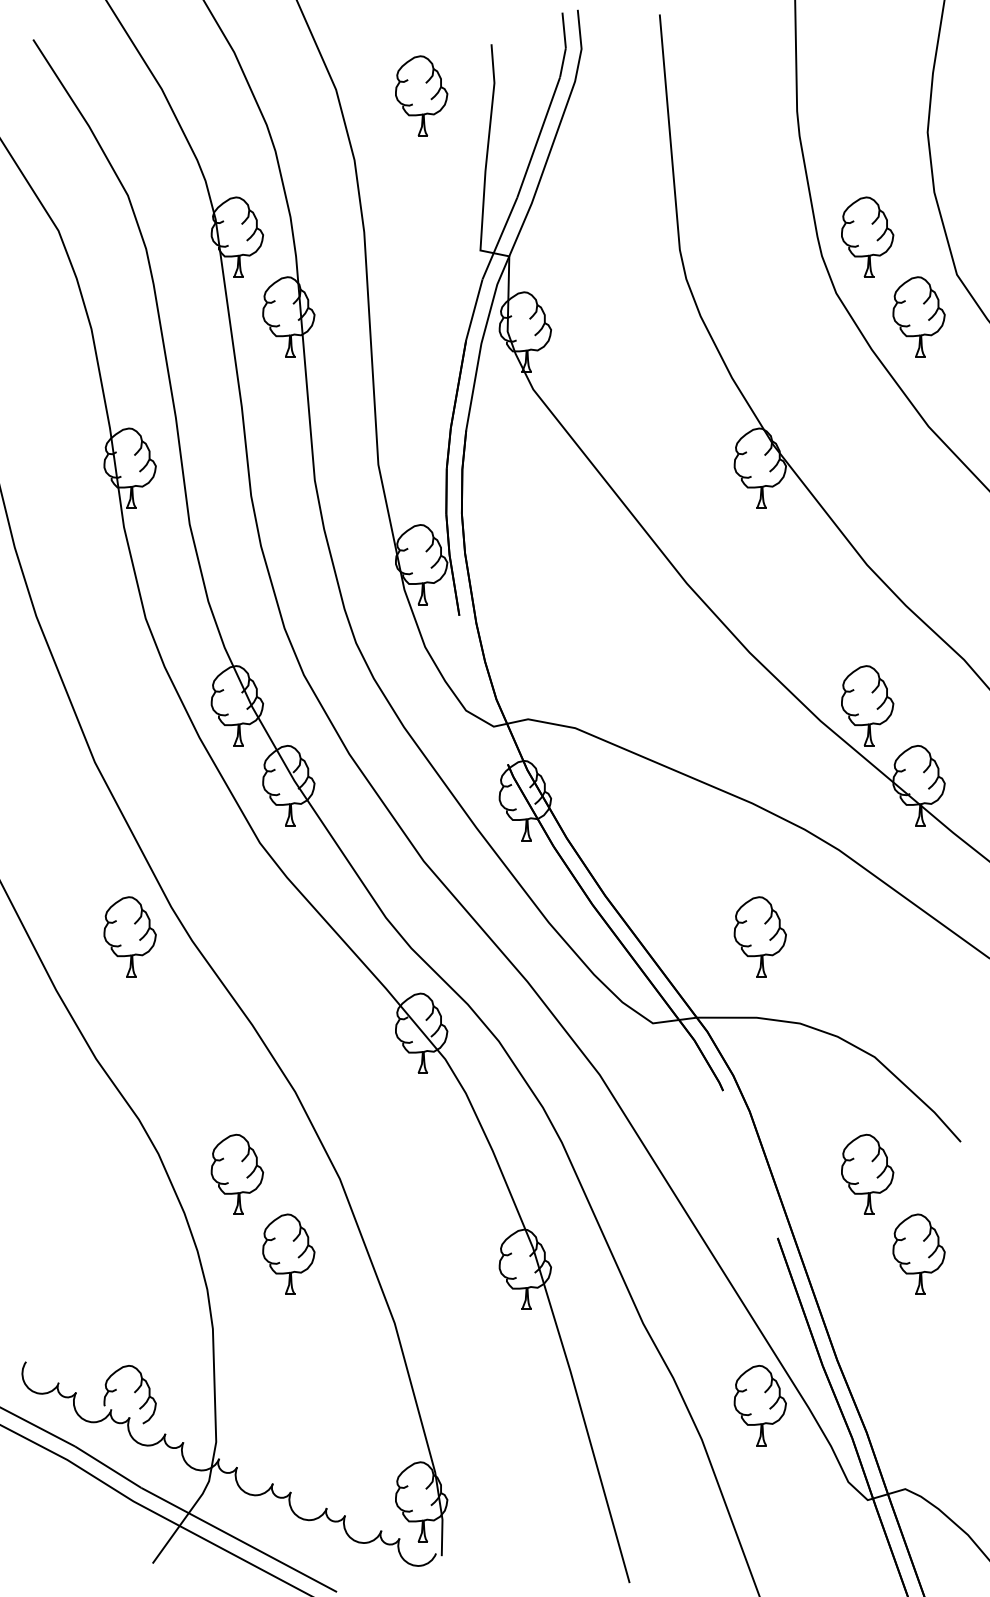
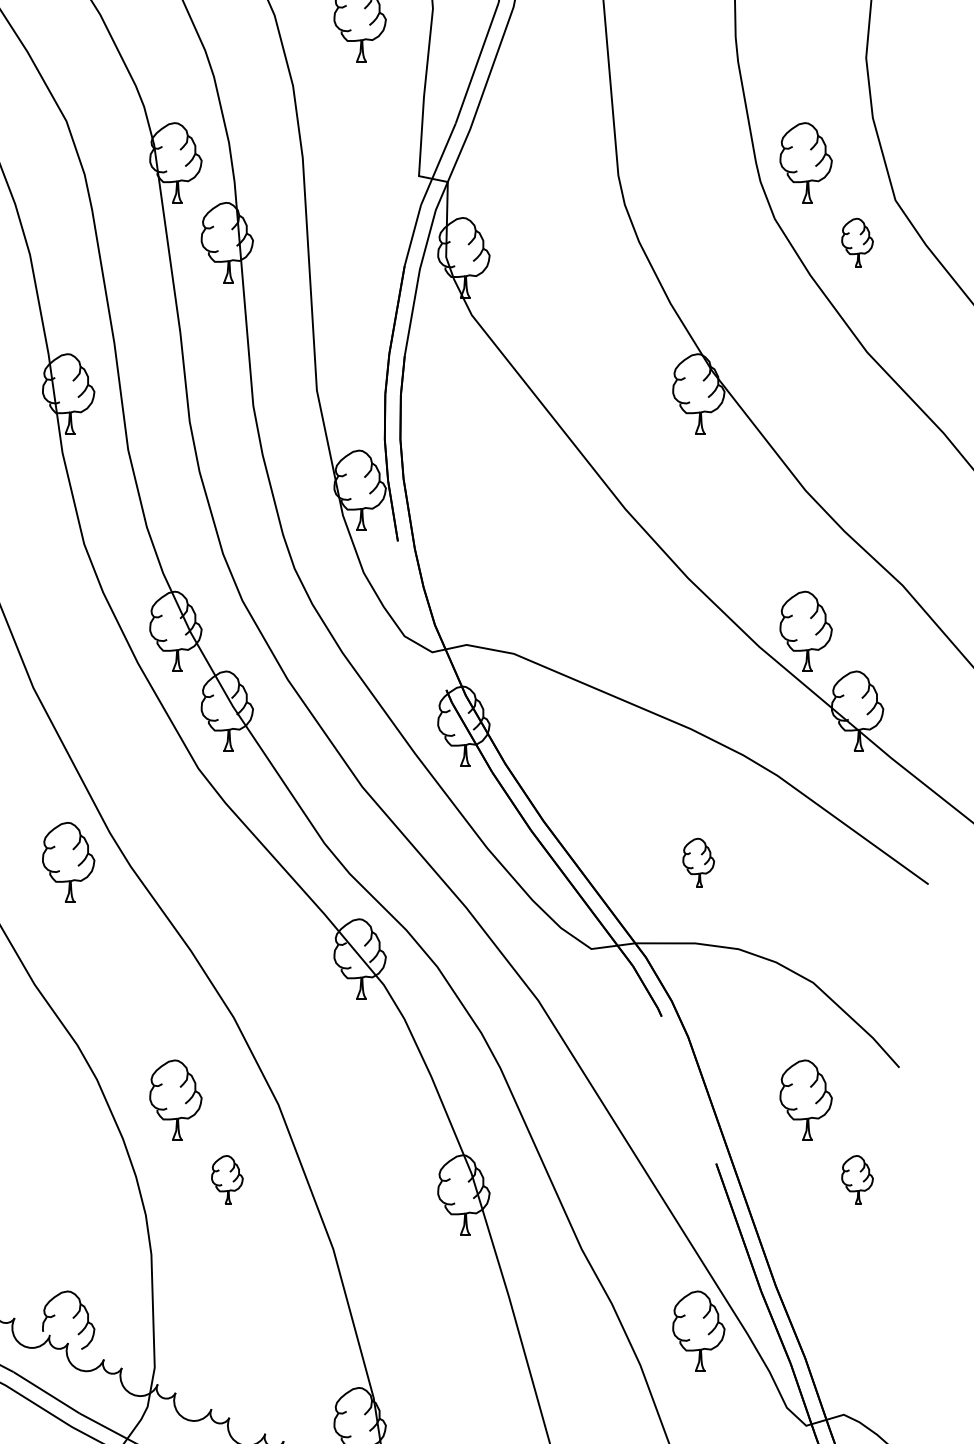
part: (918, 316) -> (857, 242), size x0.6
part: (759, 936) -> (698, 862), size x0.6
part: (288, 1253) -> (227, 1179), size x0.6
part: (918, 1253) -> (857, 1179), size x0.6

